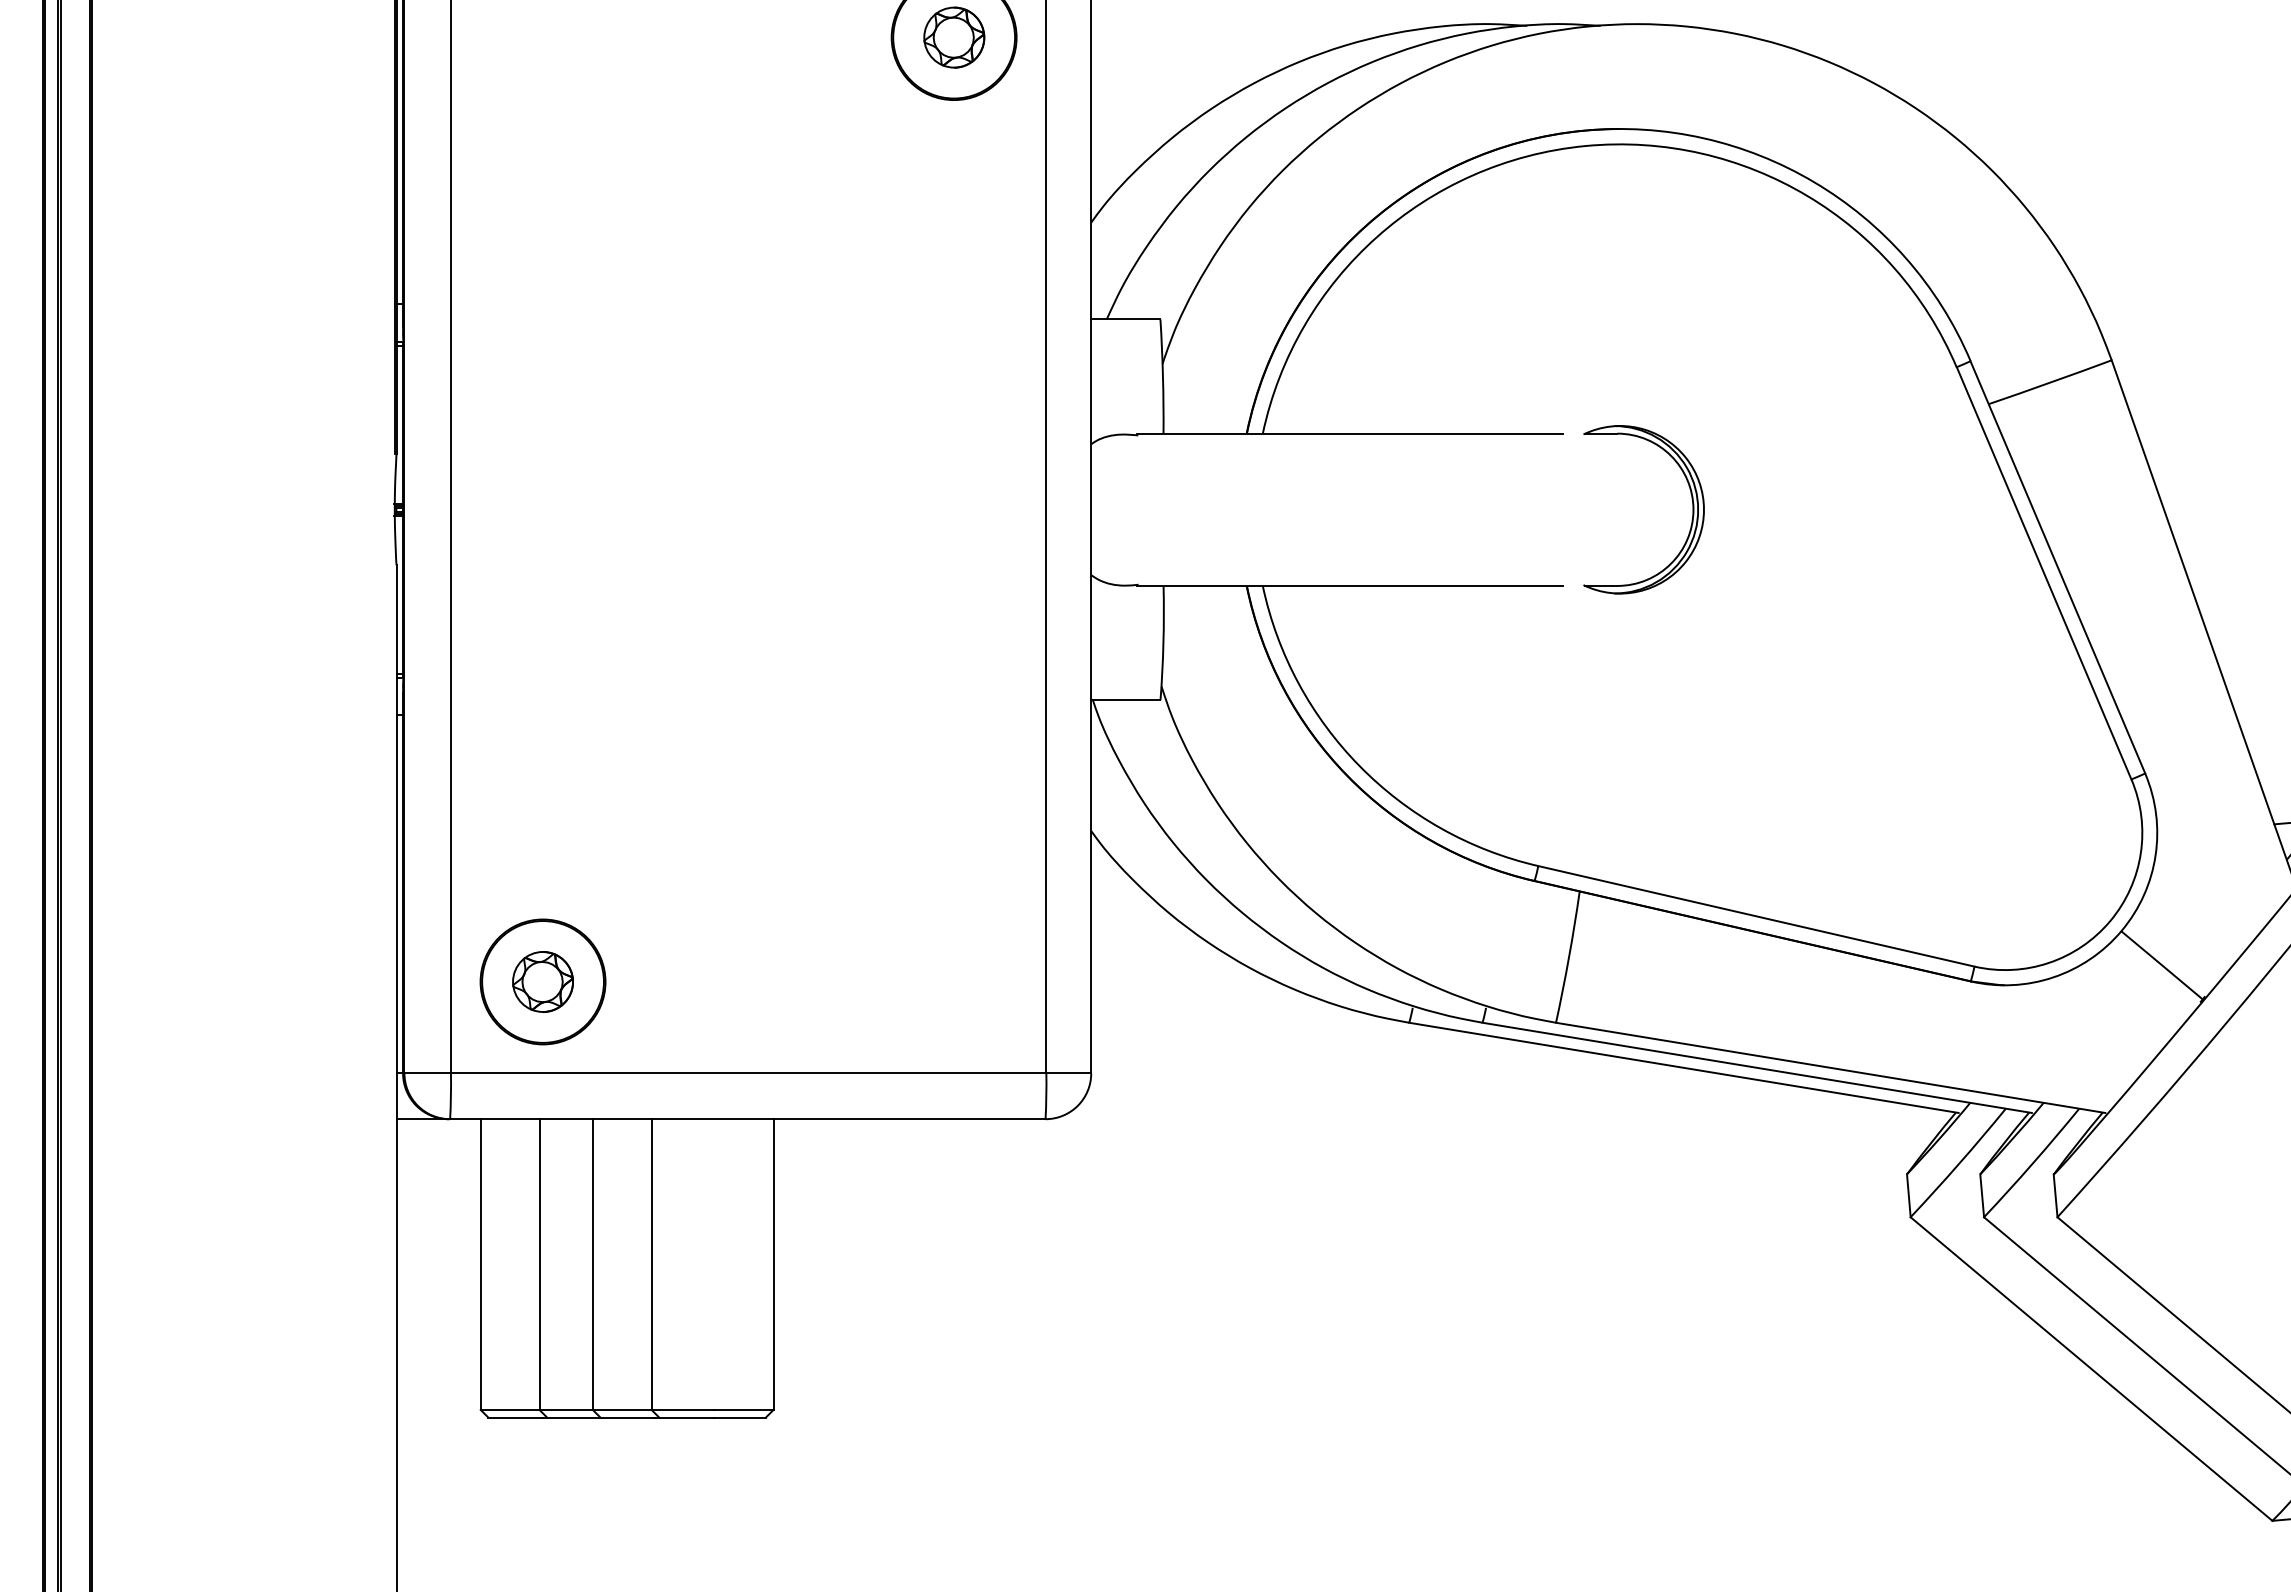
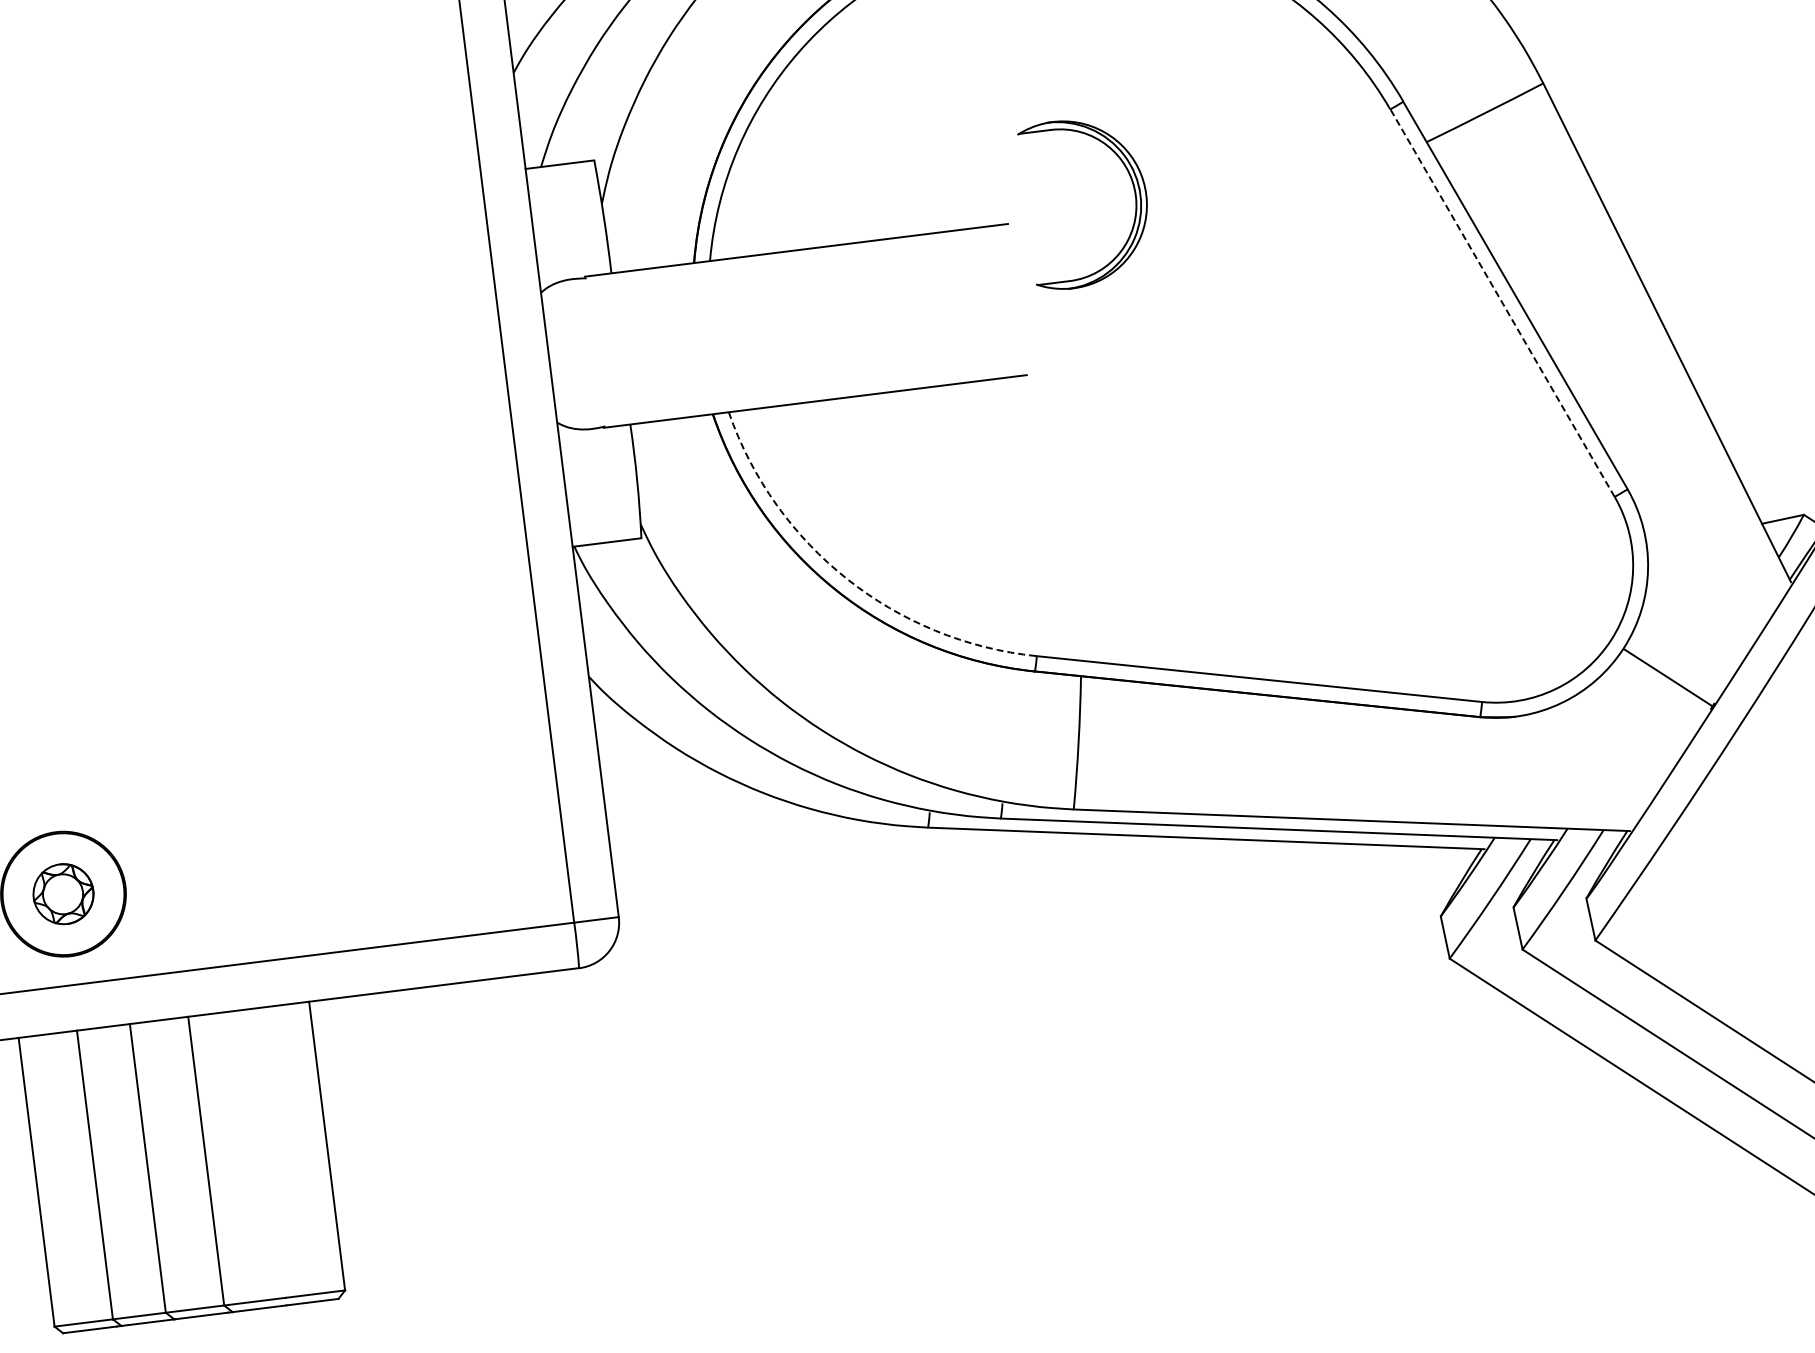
part: (1692, 509) -> (1134, 195), moved
line: (2044, 573) -> (1502, 303), solid -> dashed
arc: (1359, 766) -> (847, 579), solid -> dashed

